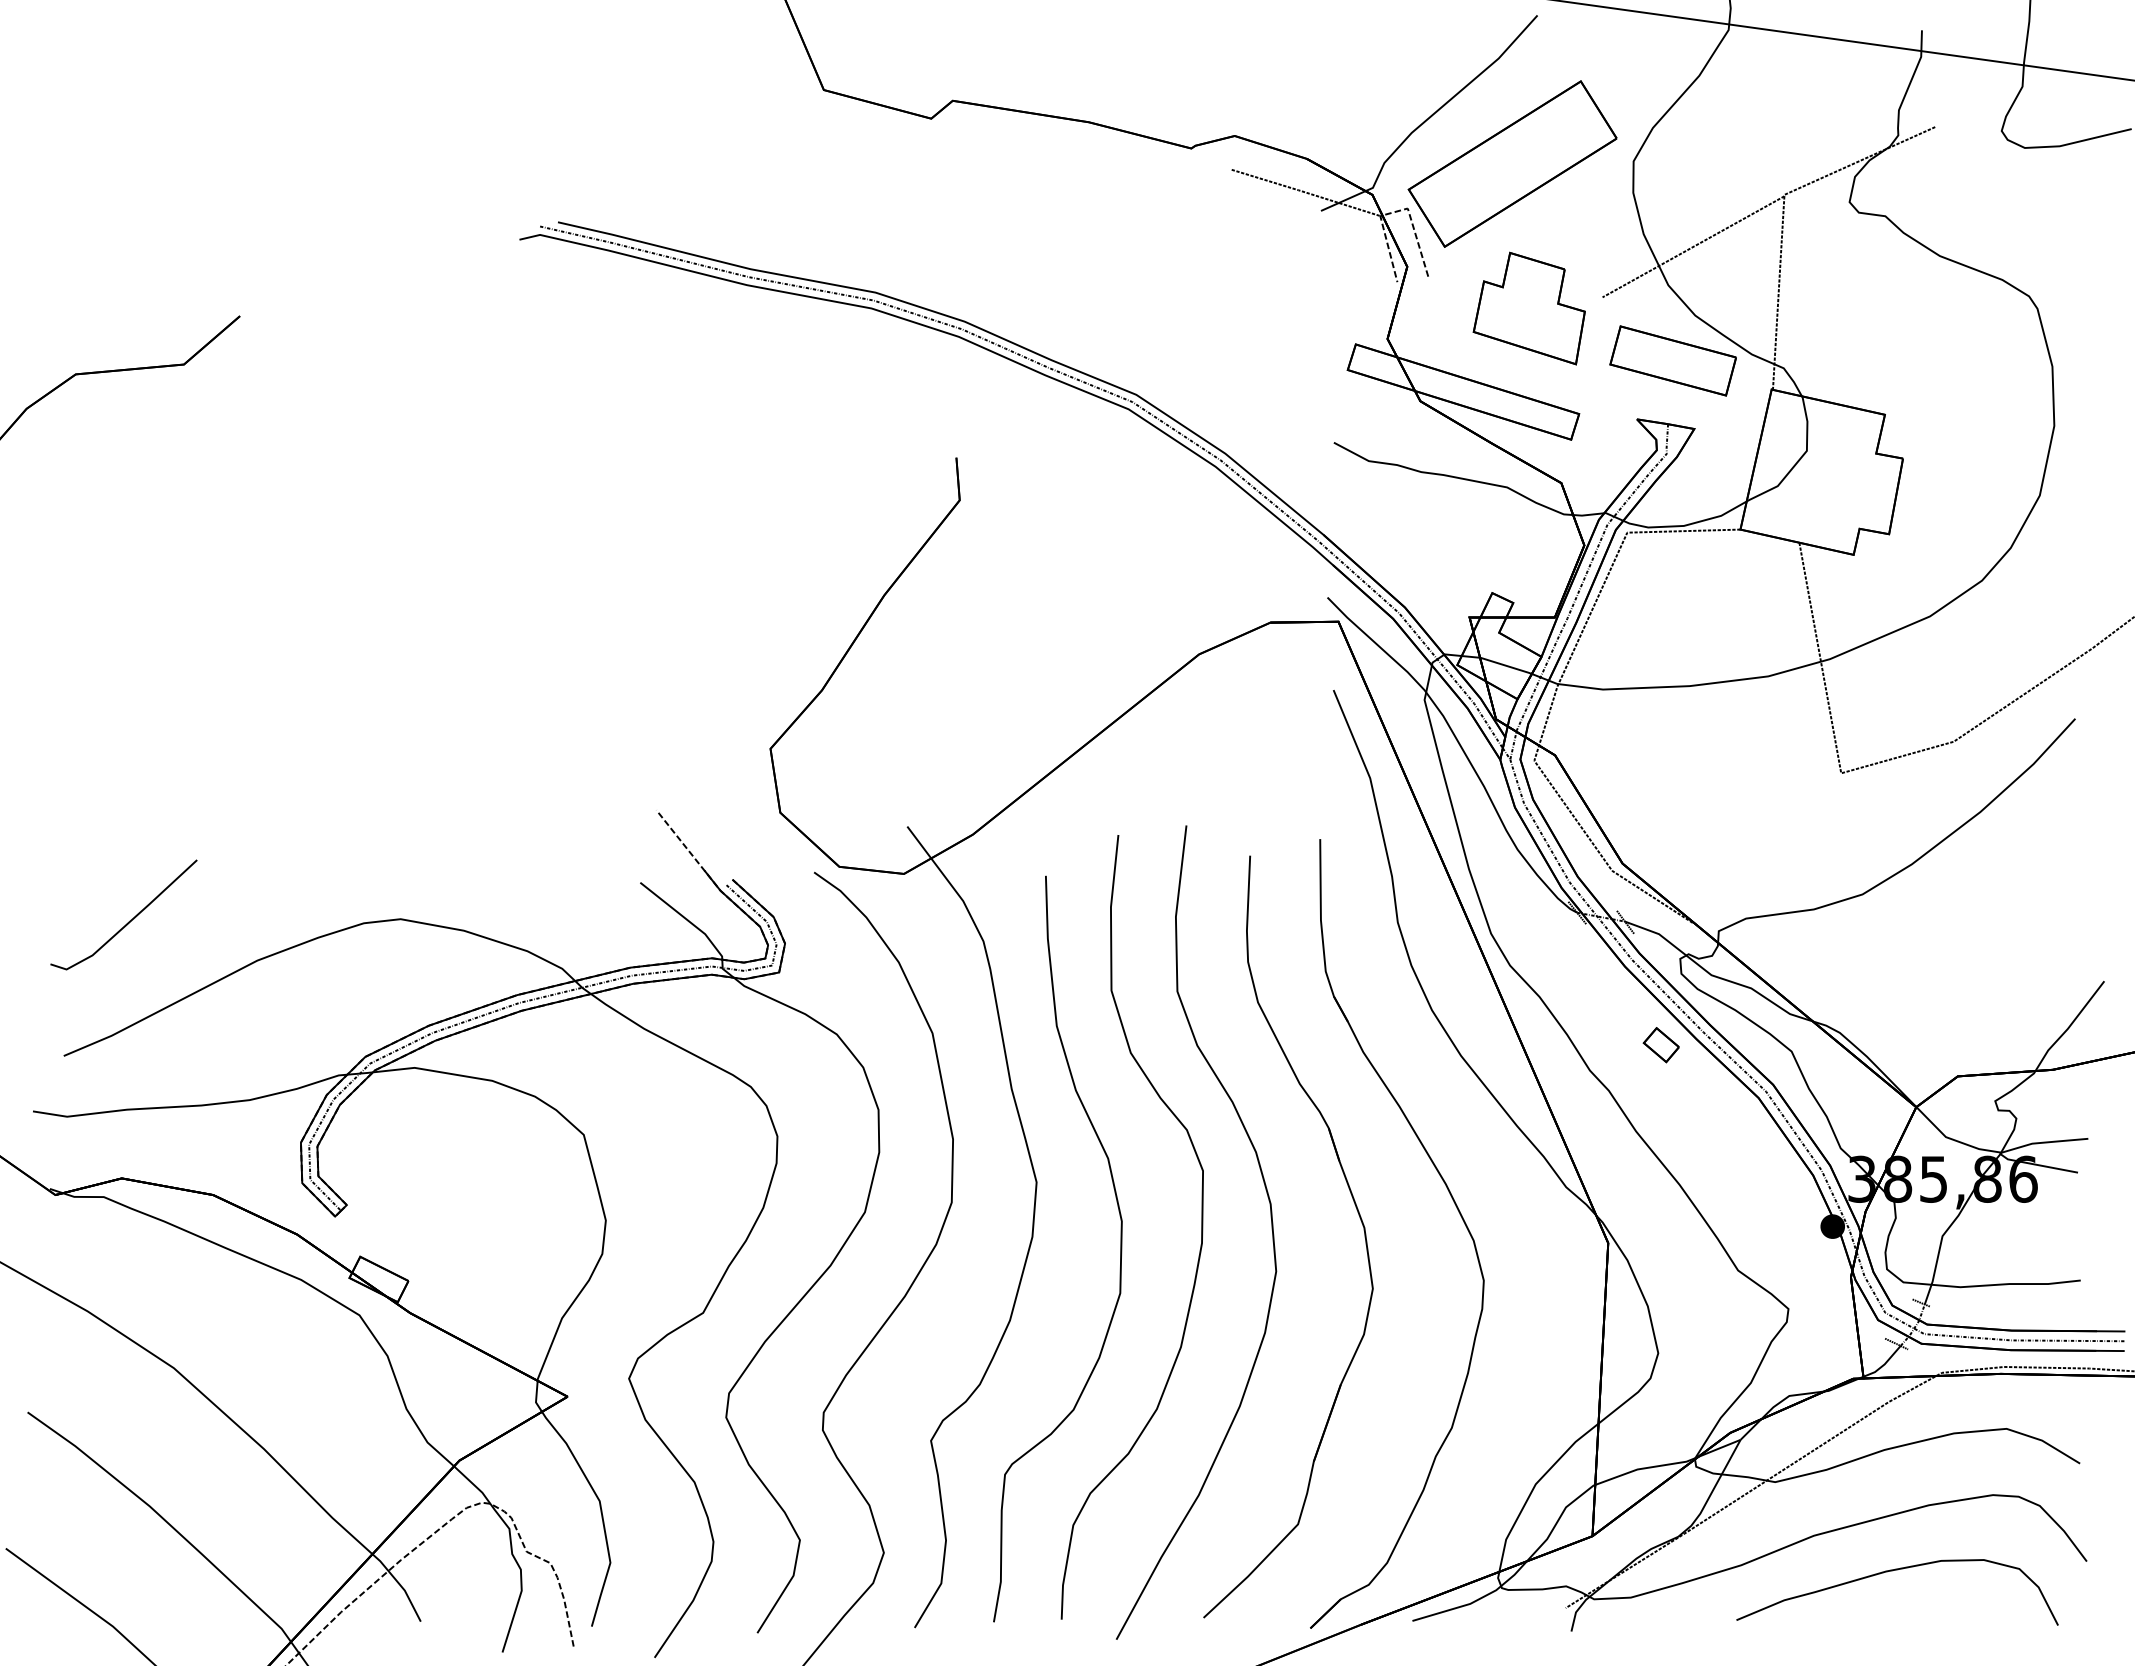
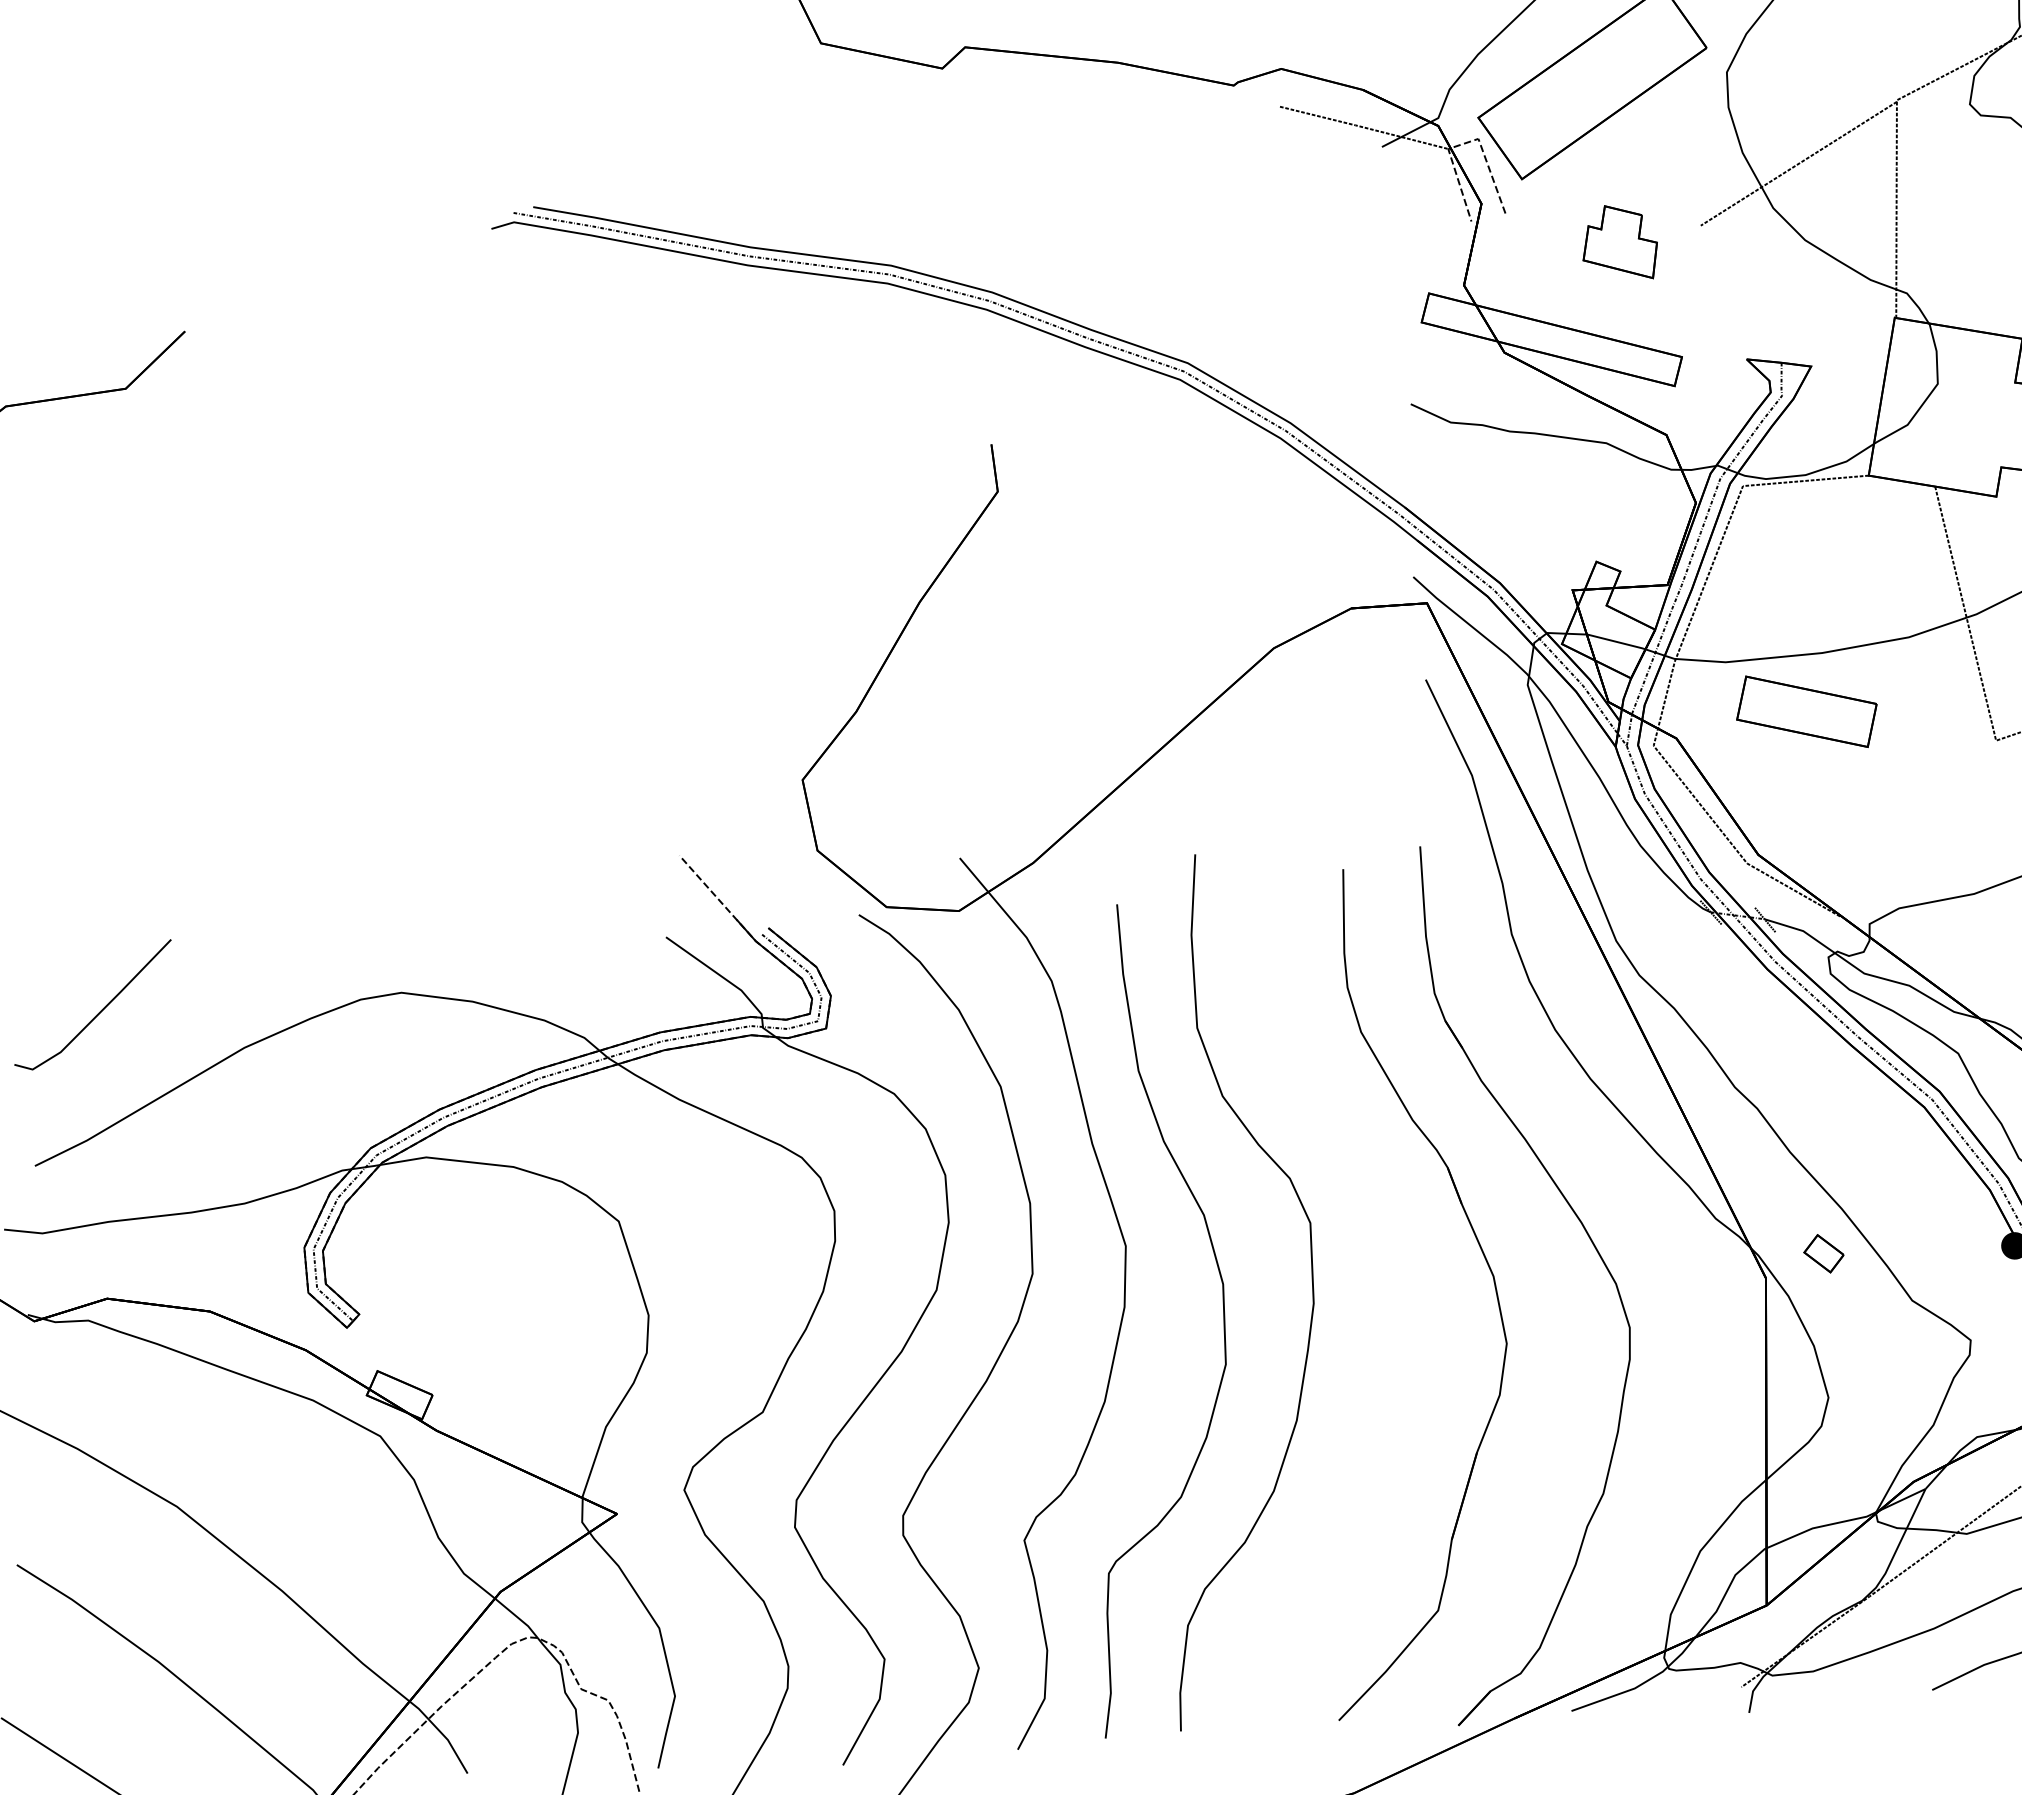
part: (1528, 308) -> (1619, 242), size x0.6
part: (1672, 360) -> (1806, 711), moved
part: (1660, 1045) -> (1822, 1254), moved
part: (1271, 1229) -> (1390, 1284), removed

